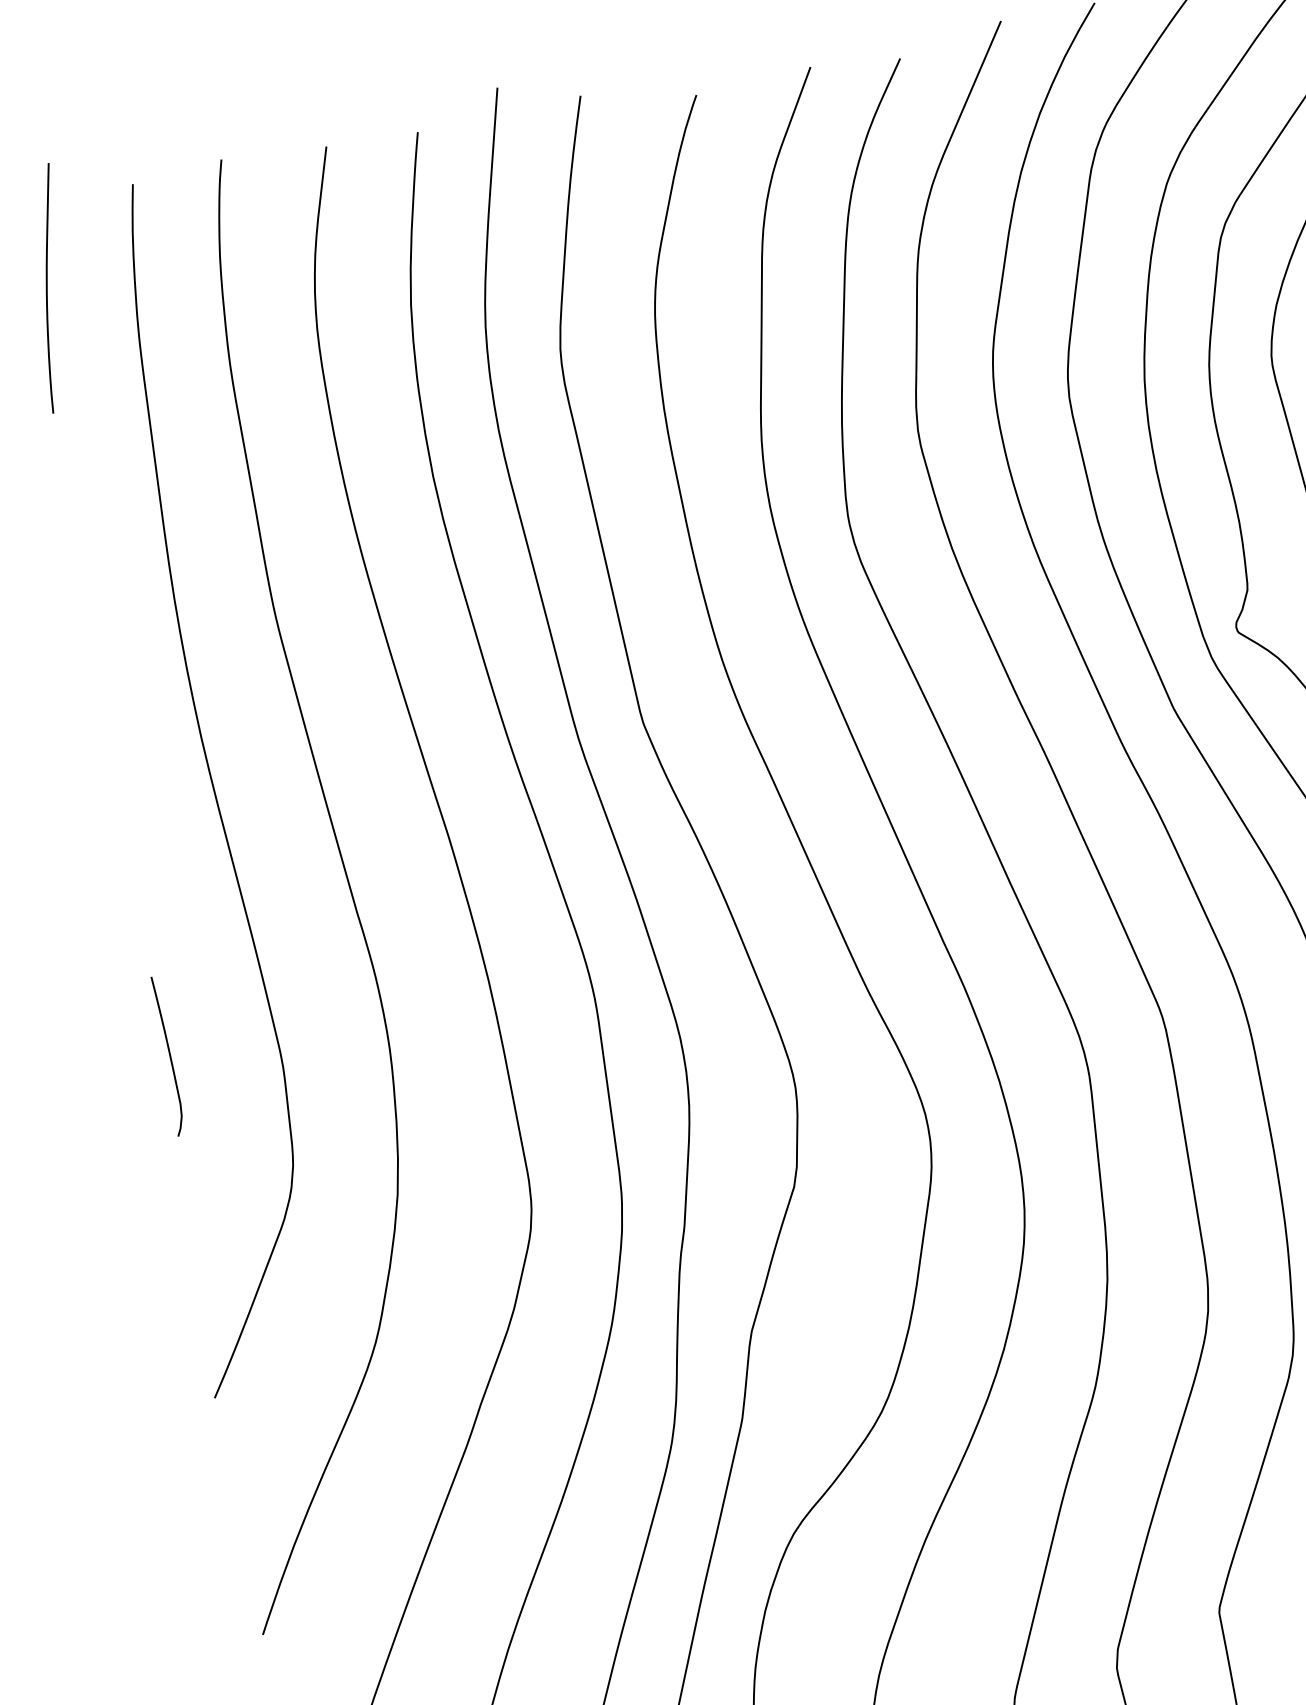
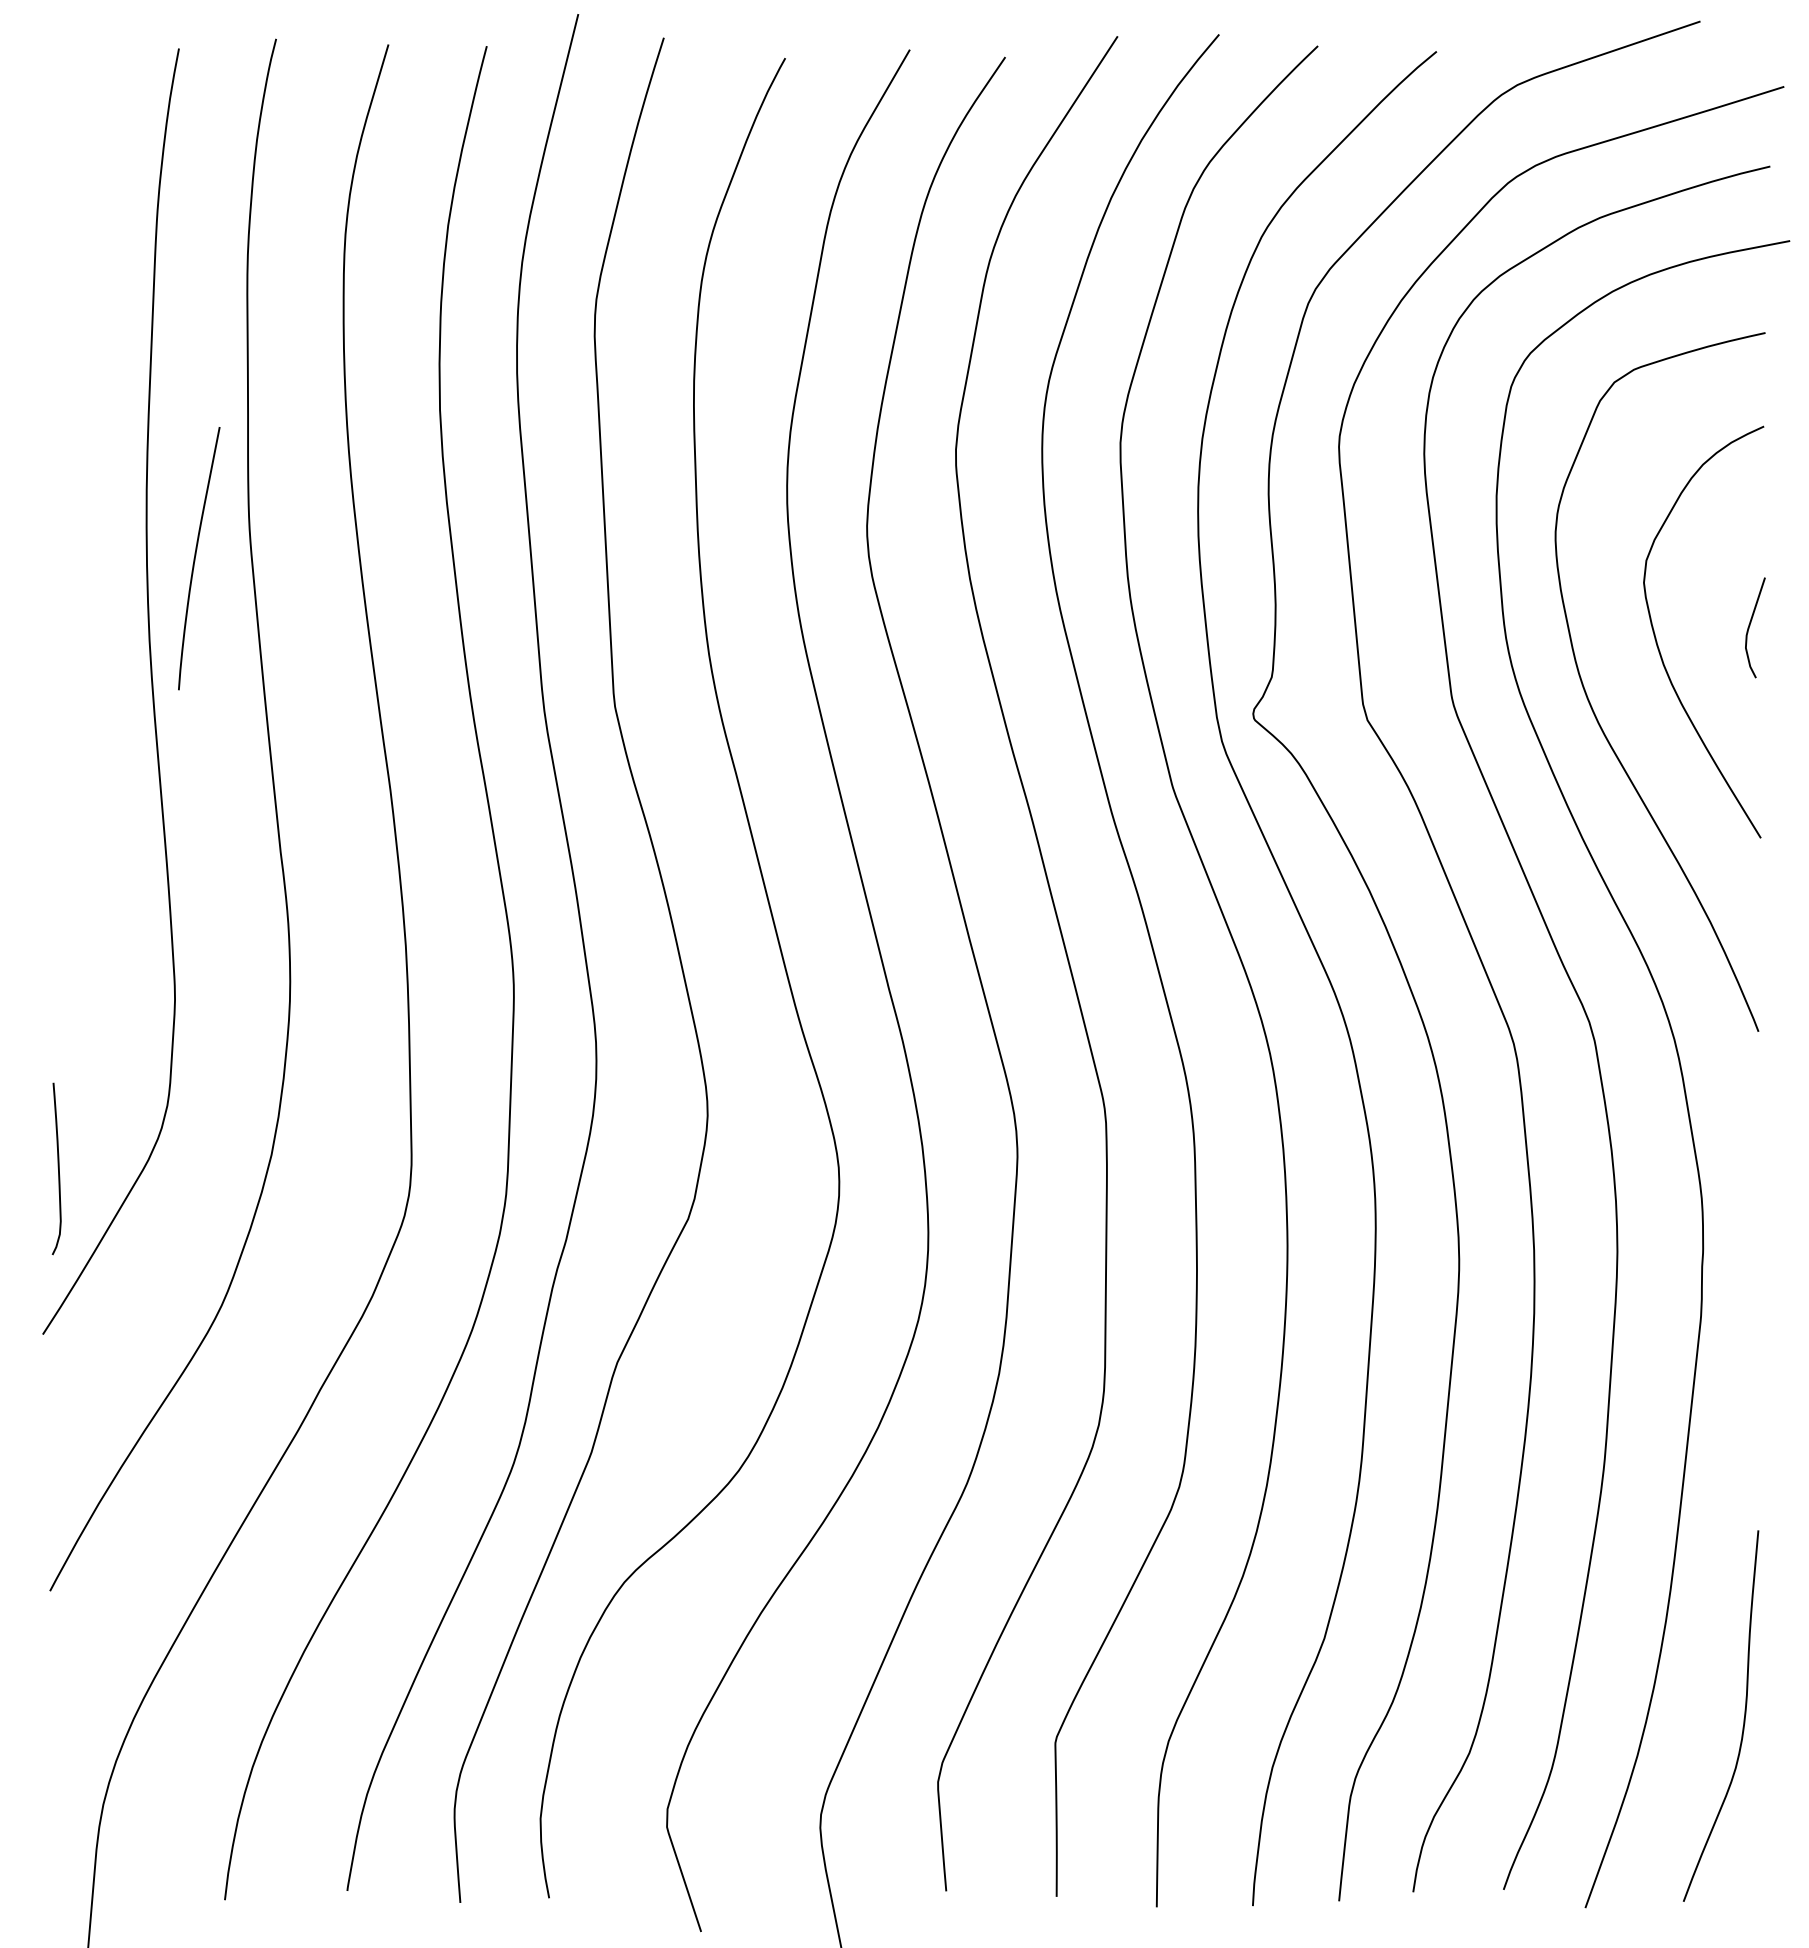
curve: (47, 288) -> (195, 558), moved
curve: (168, 1054) -> (57, 1167), moved

